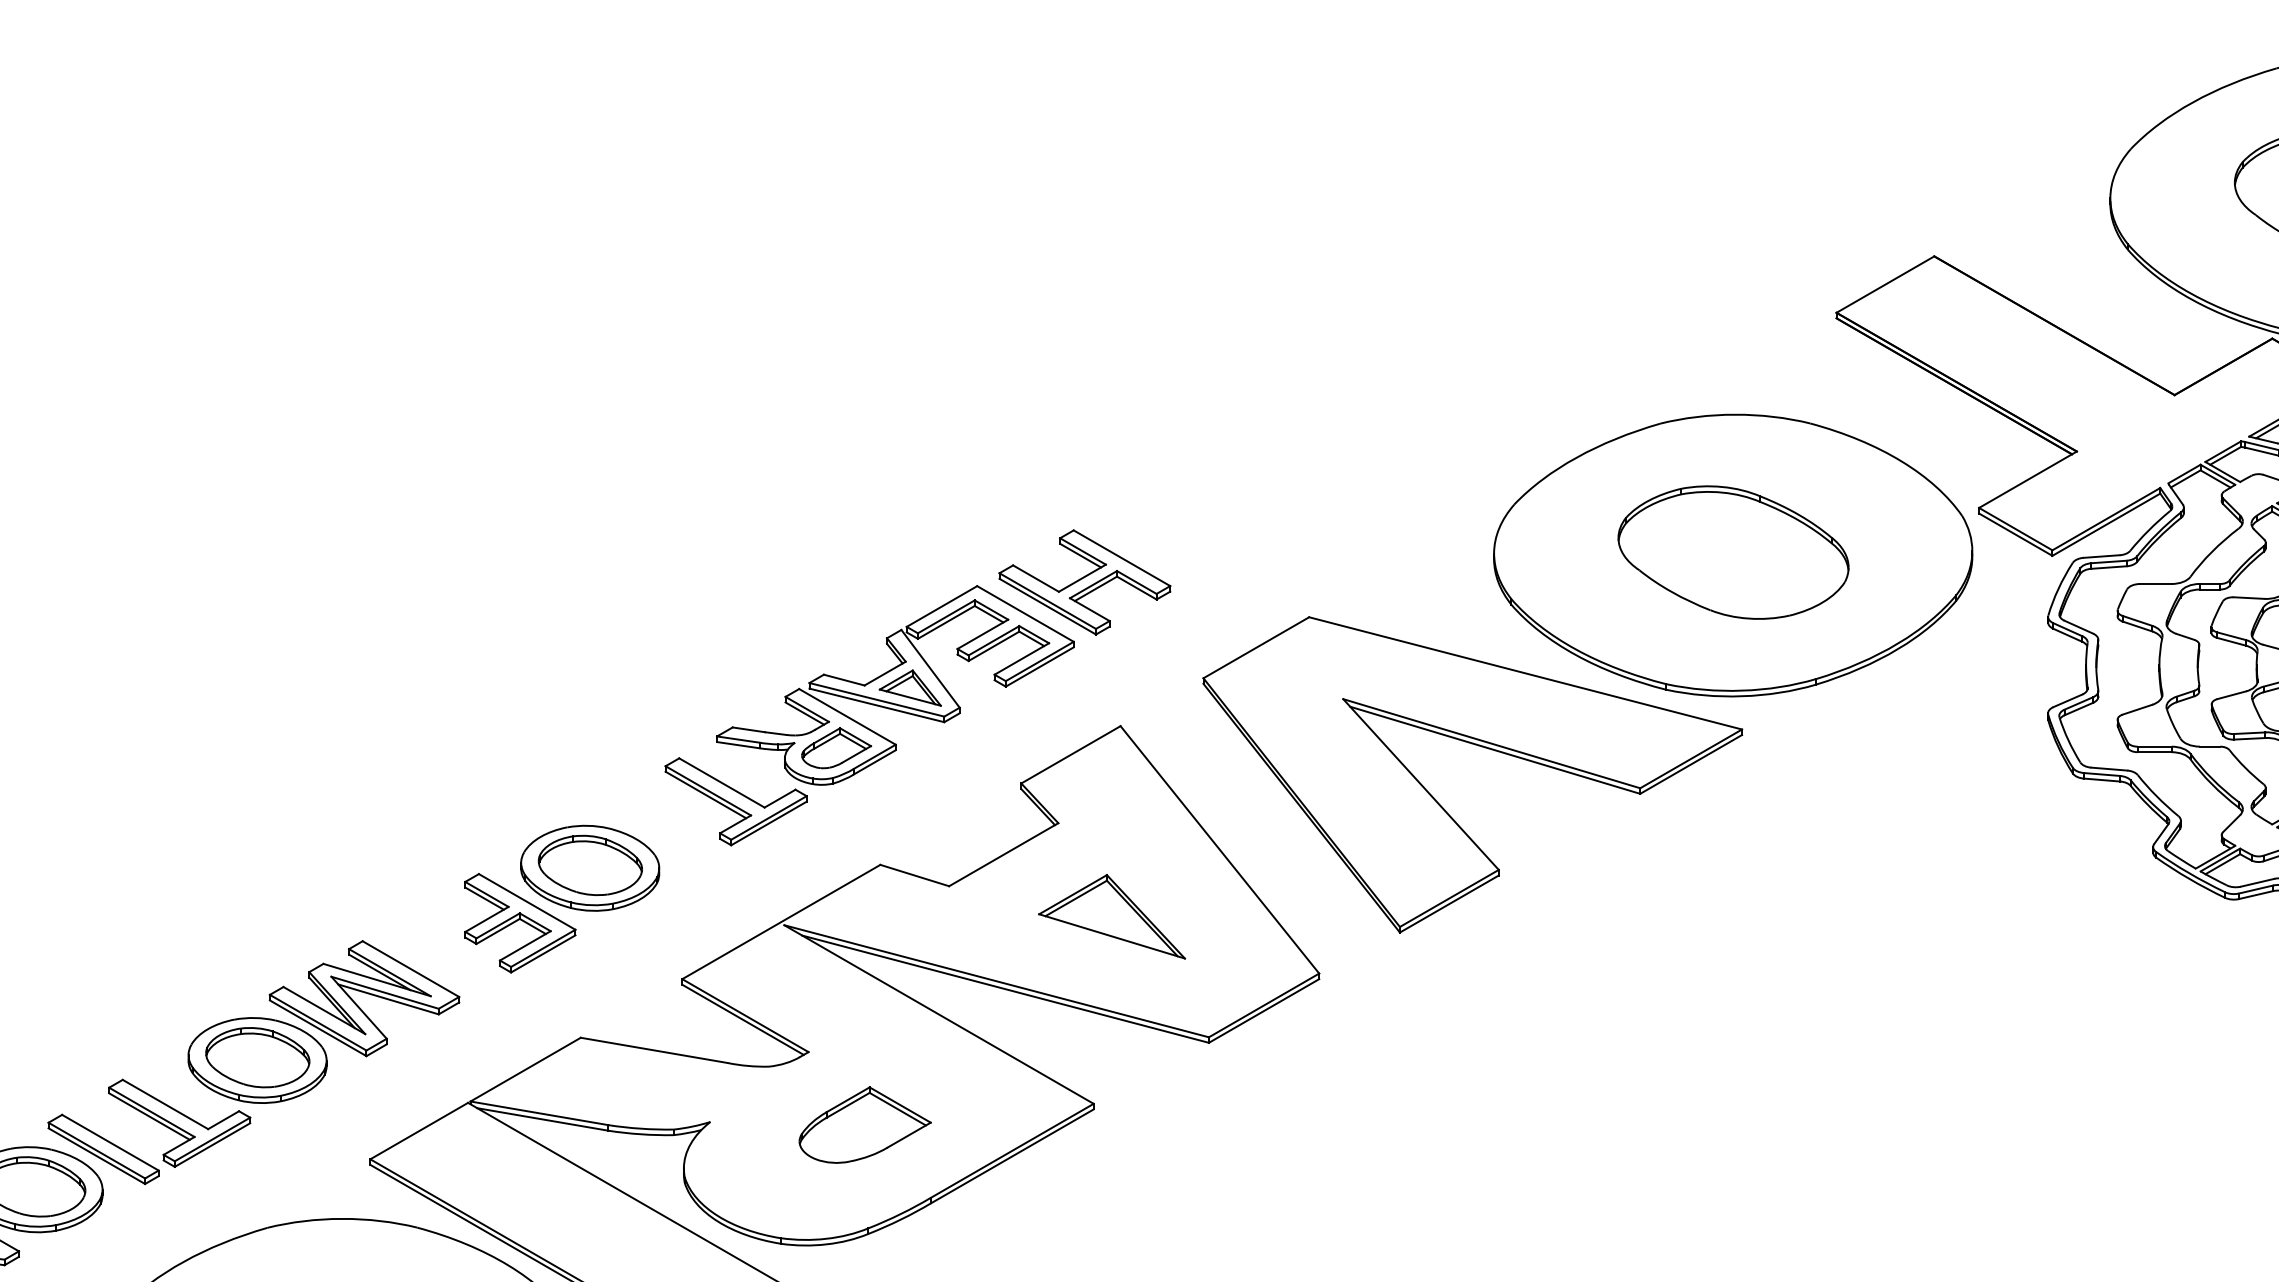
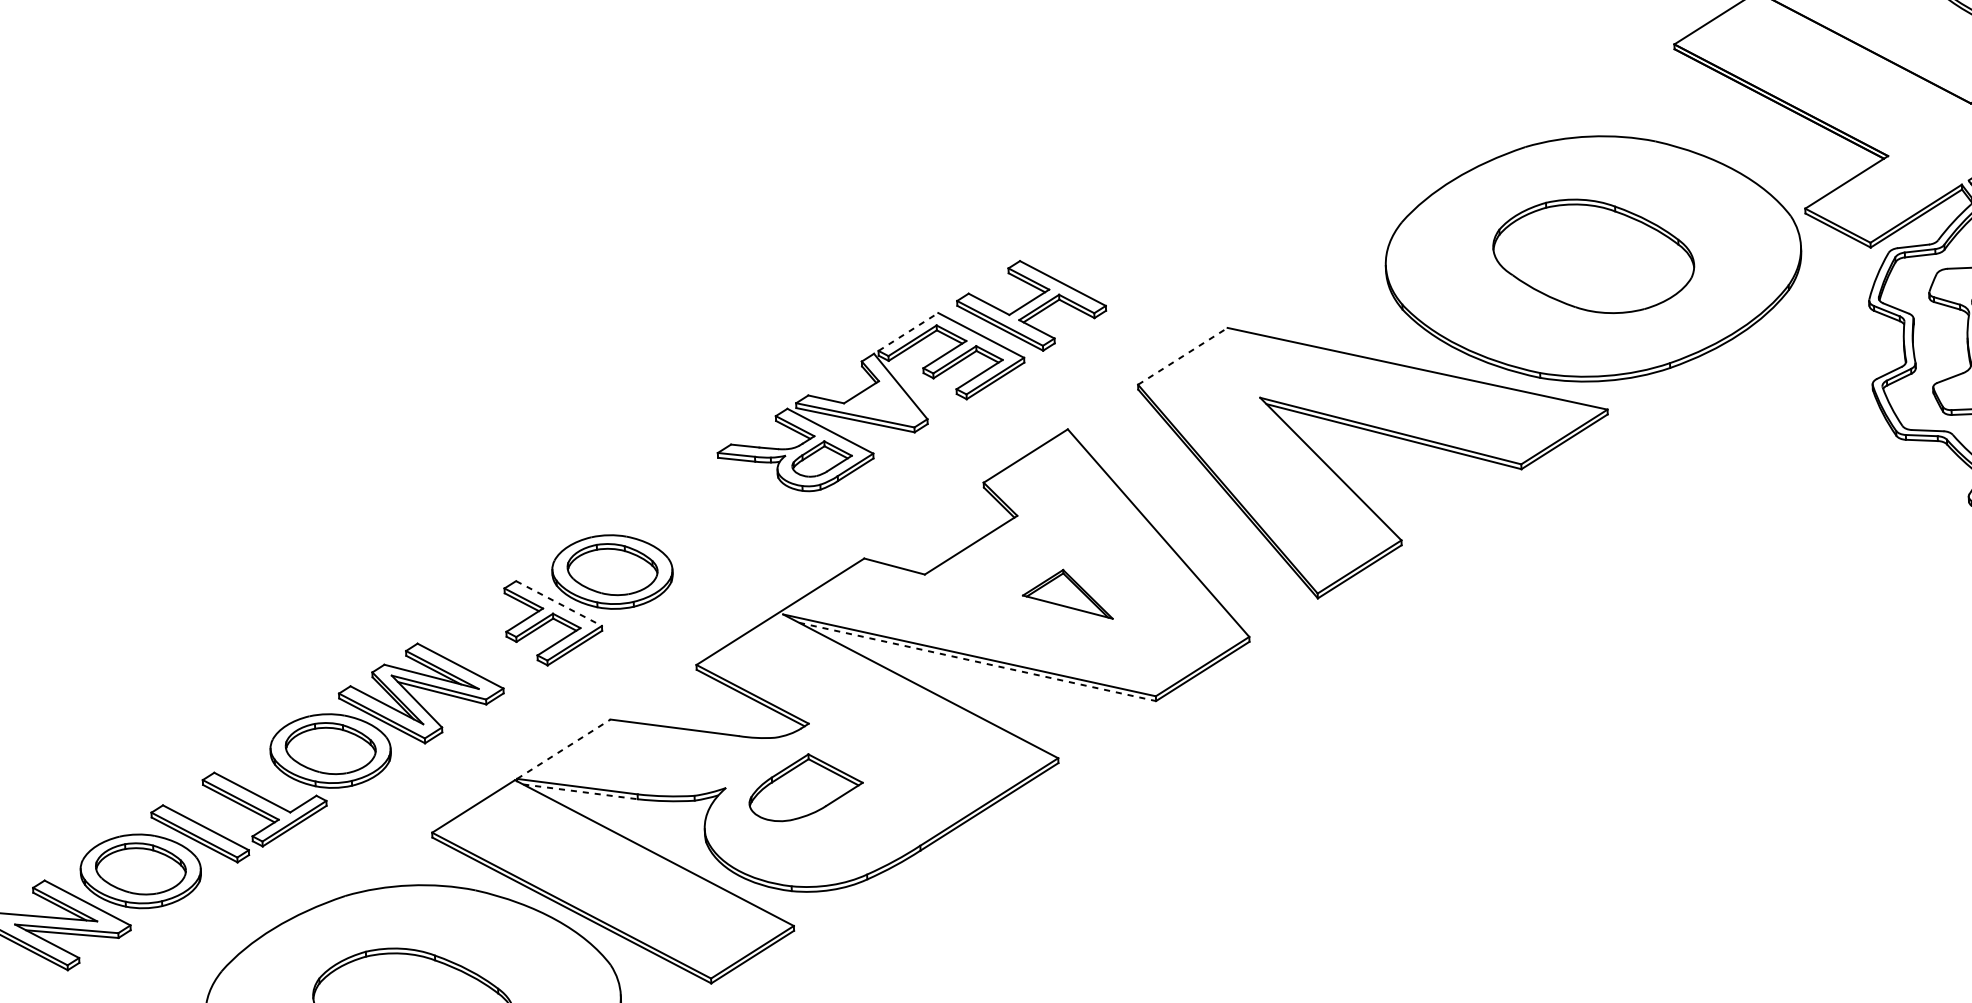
line: (941, 606) -> (907, 331), solid -> dashed
line: (1256, 647) -> (1182, 356), solid -> dashed
part: (909, 687) -> (883, 403), removed
part: (735, 801) -> (736, 508), removed
line: (527, 901) -> (559, 603), solid -> dashed
part: (1111, 916) -> (1066, 594), size x0.7
line: (1006, 989) -> (978, 662), solid -> dashed
line: (525, 1069) -> (563, 749), solid -> dashed
line: (543, 1119) -> (581, 791), solid -> dashed
part: (864, 1124) -> (805, 786), moved

